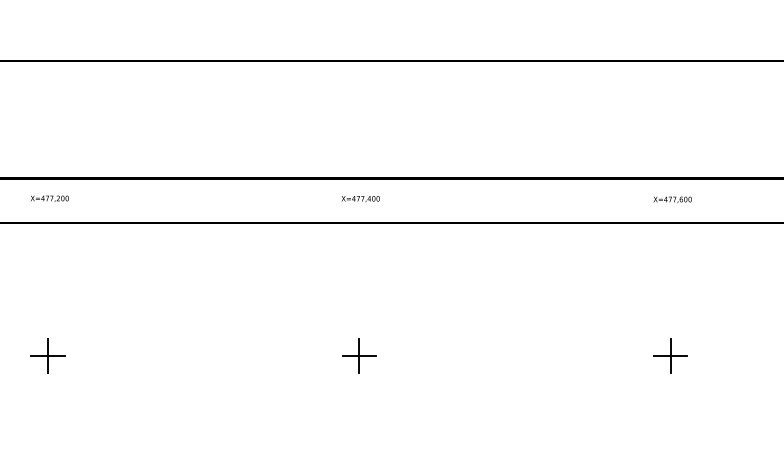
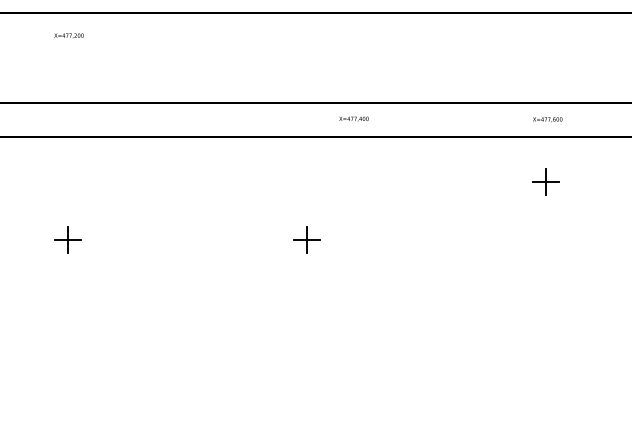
text: (49, 198) -> (68, 35), moved
text: (360, 198) -> (353, 118), moved
part: (669, 355) -> (545, 181), moved

